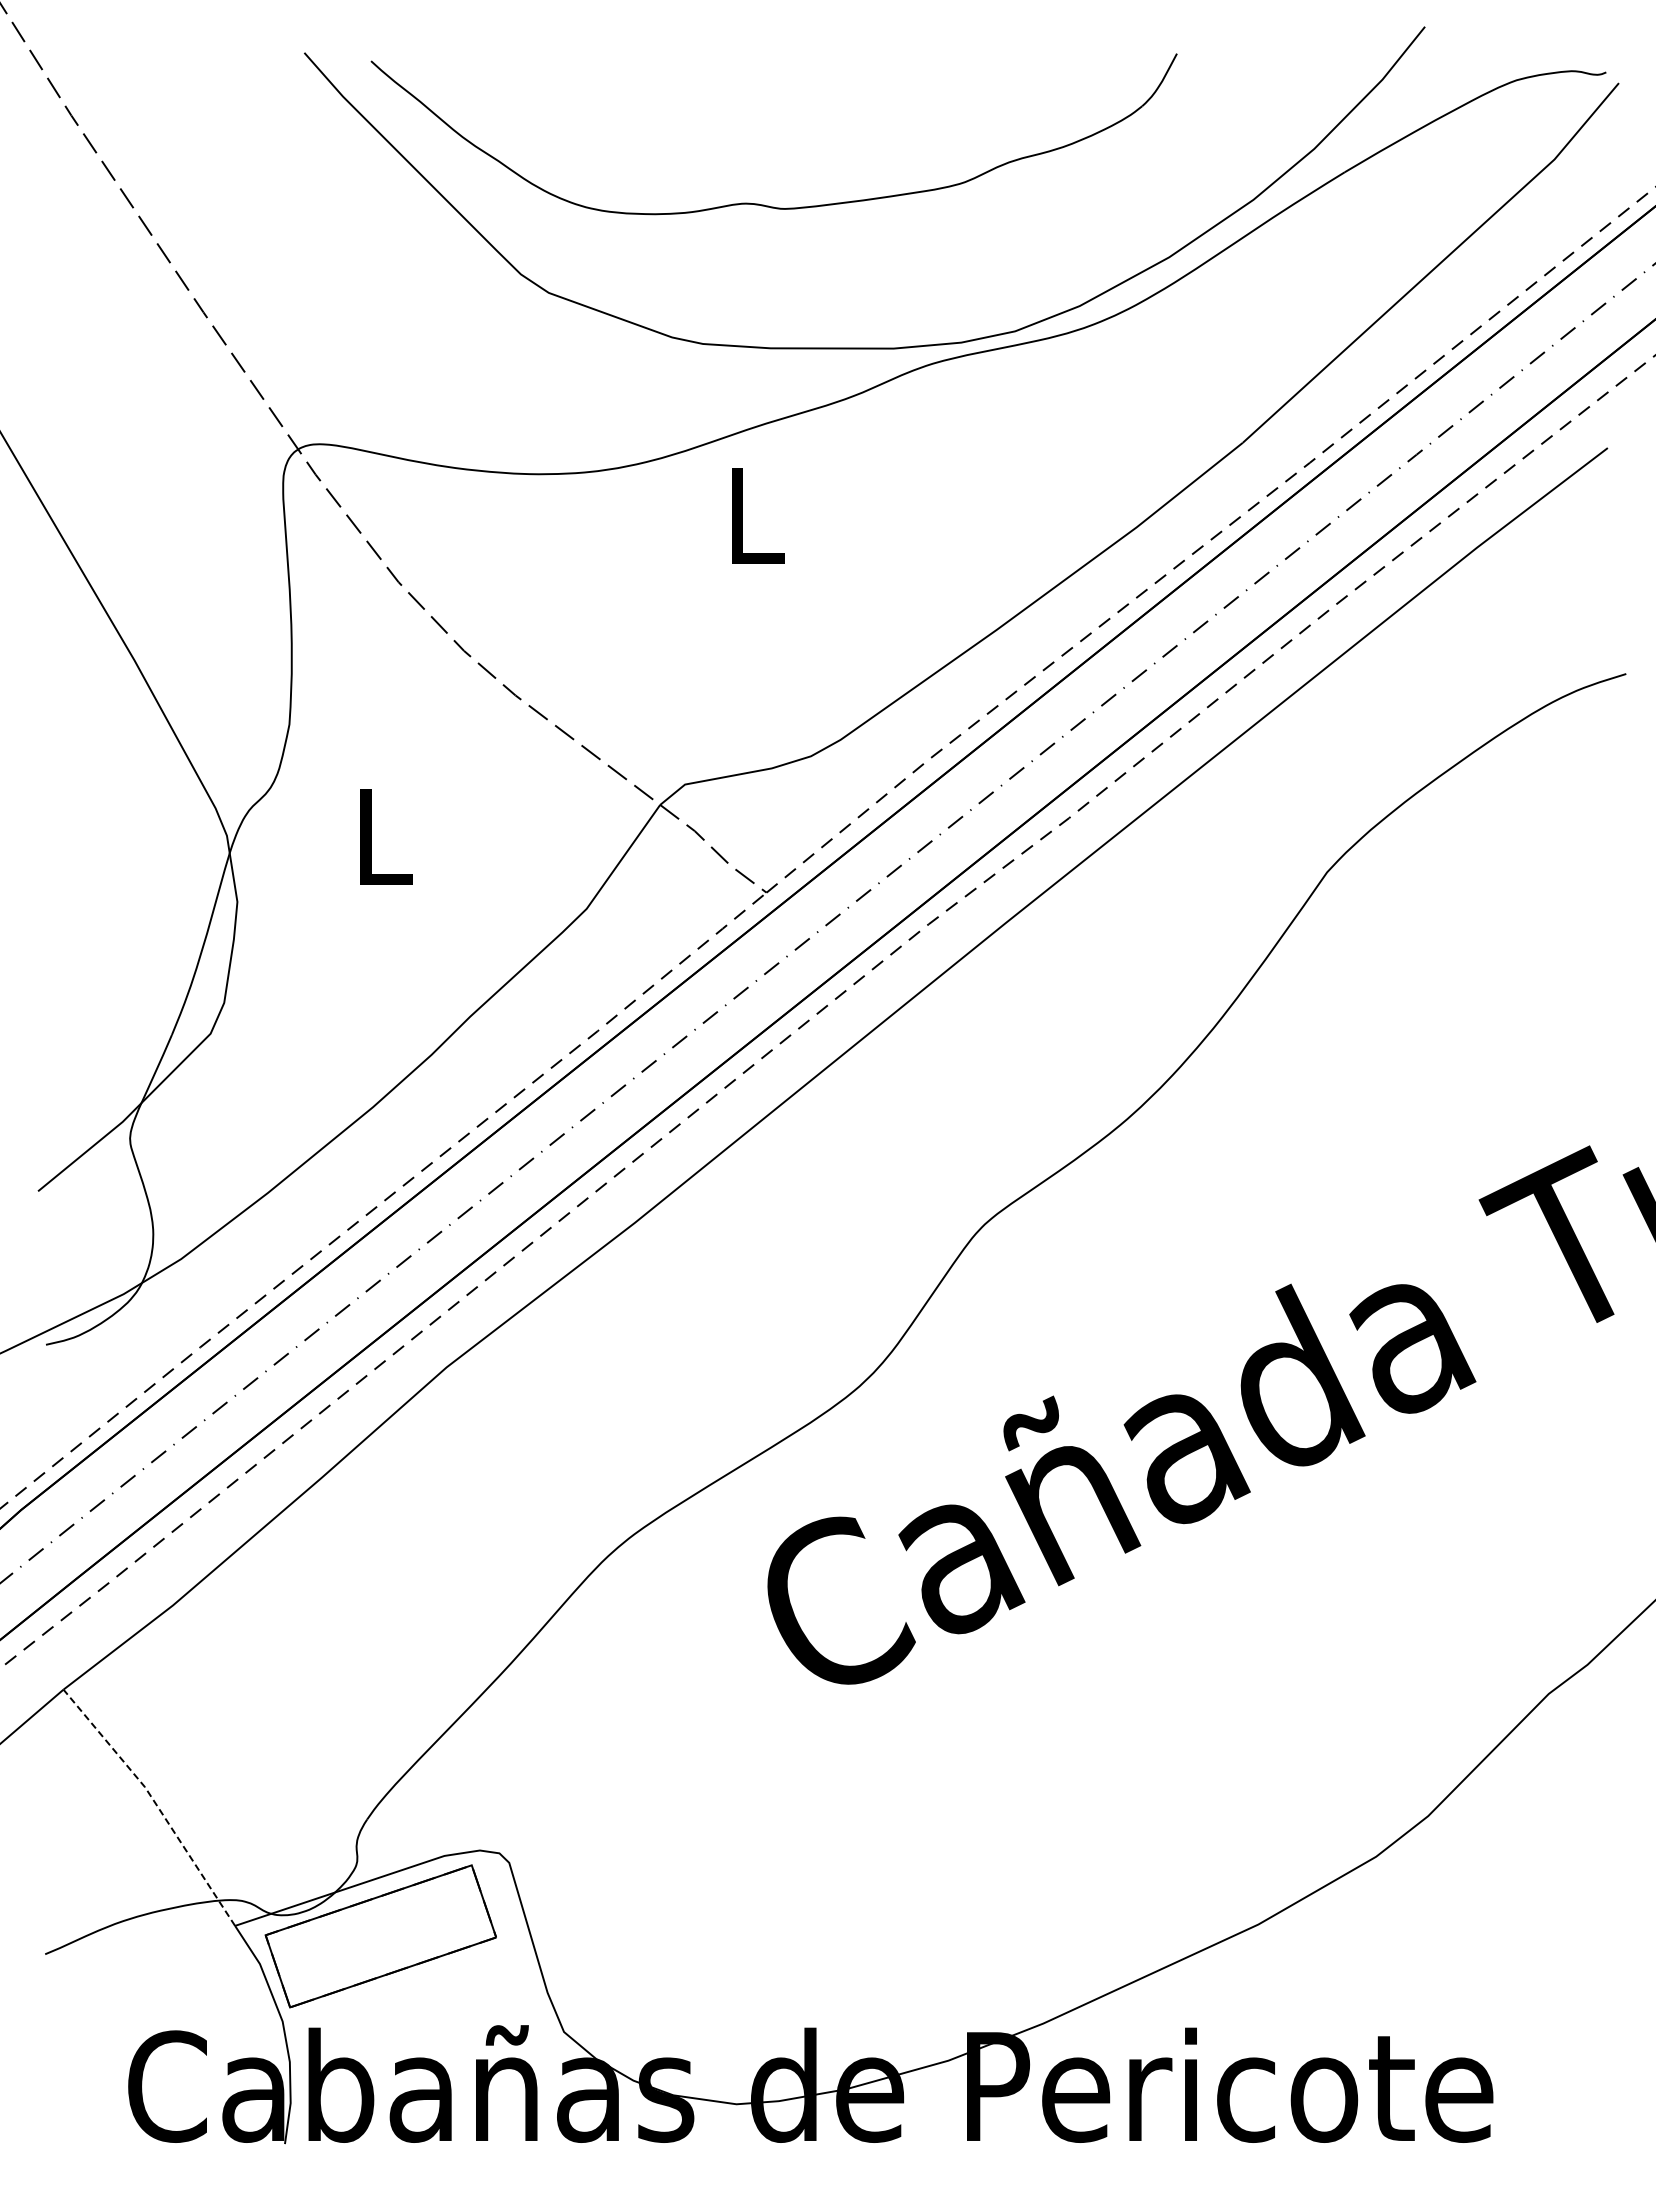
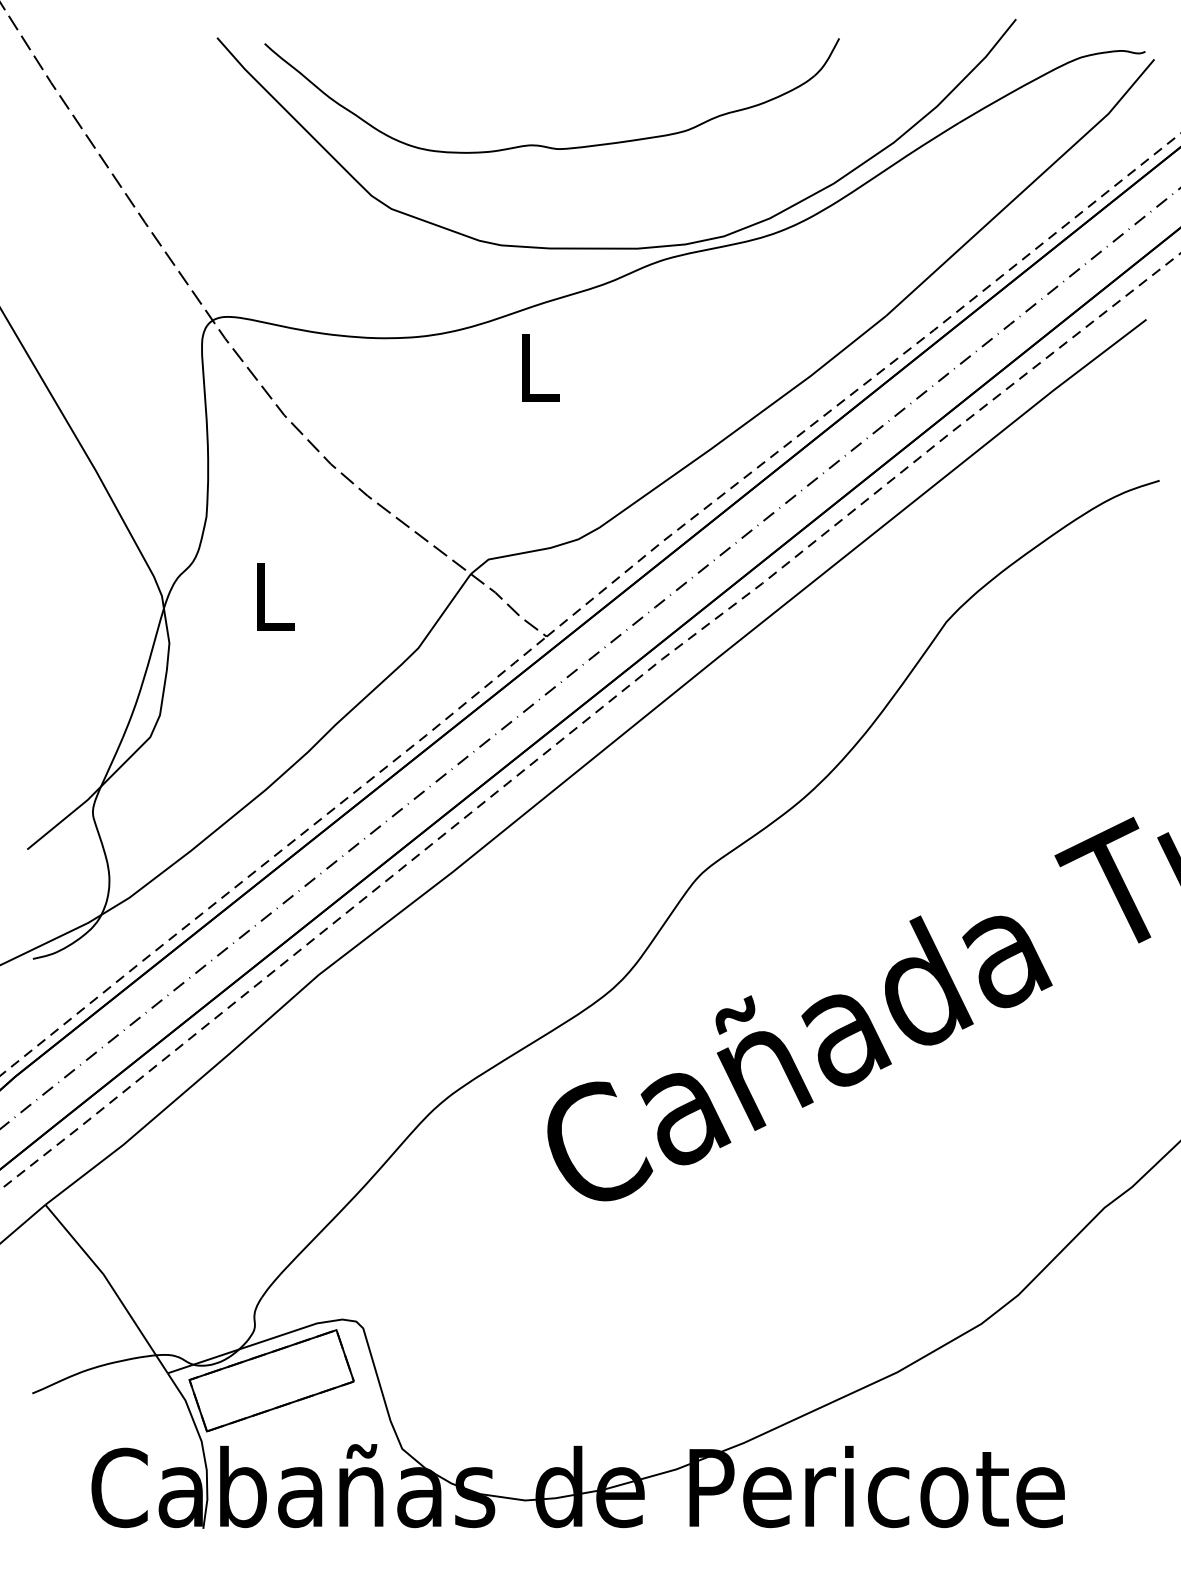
line: (154, 1802) -> (110, 1285), dashed -> solid

